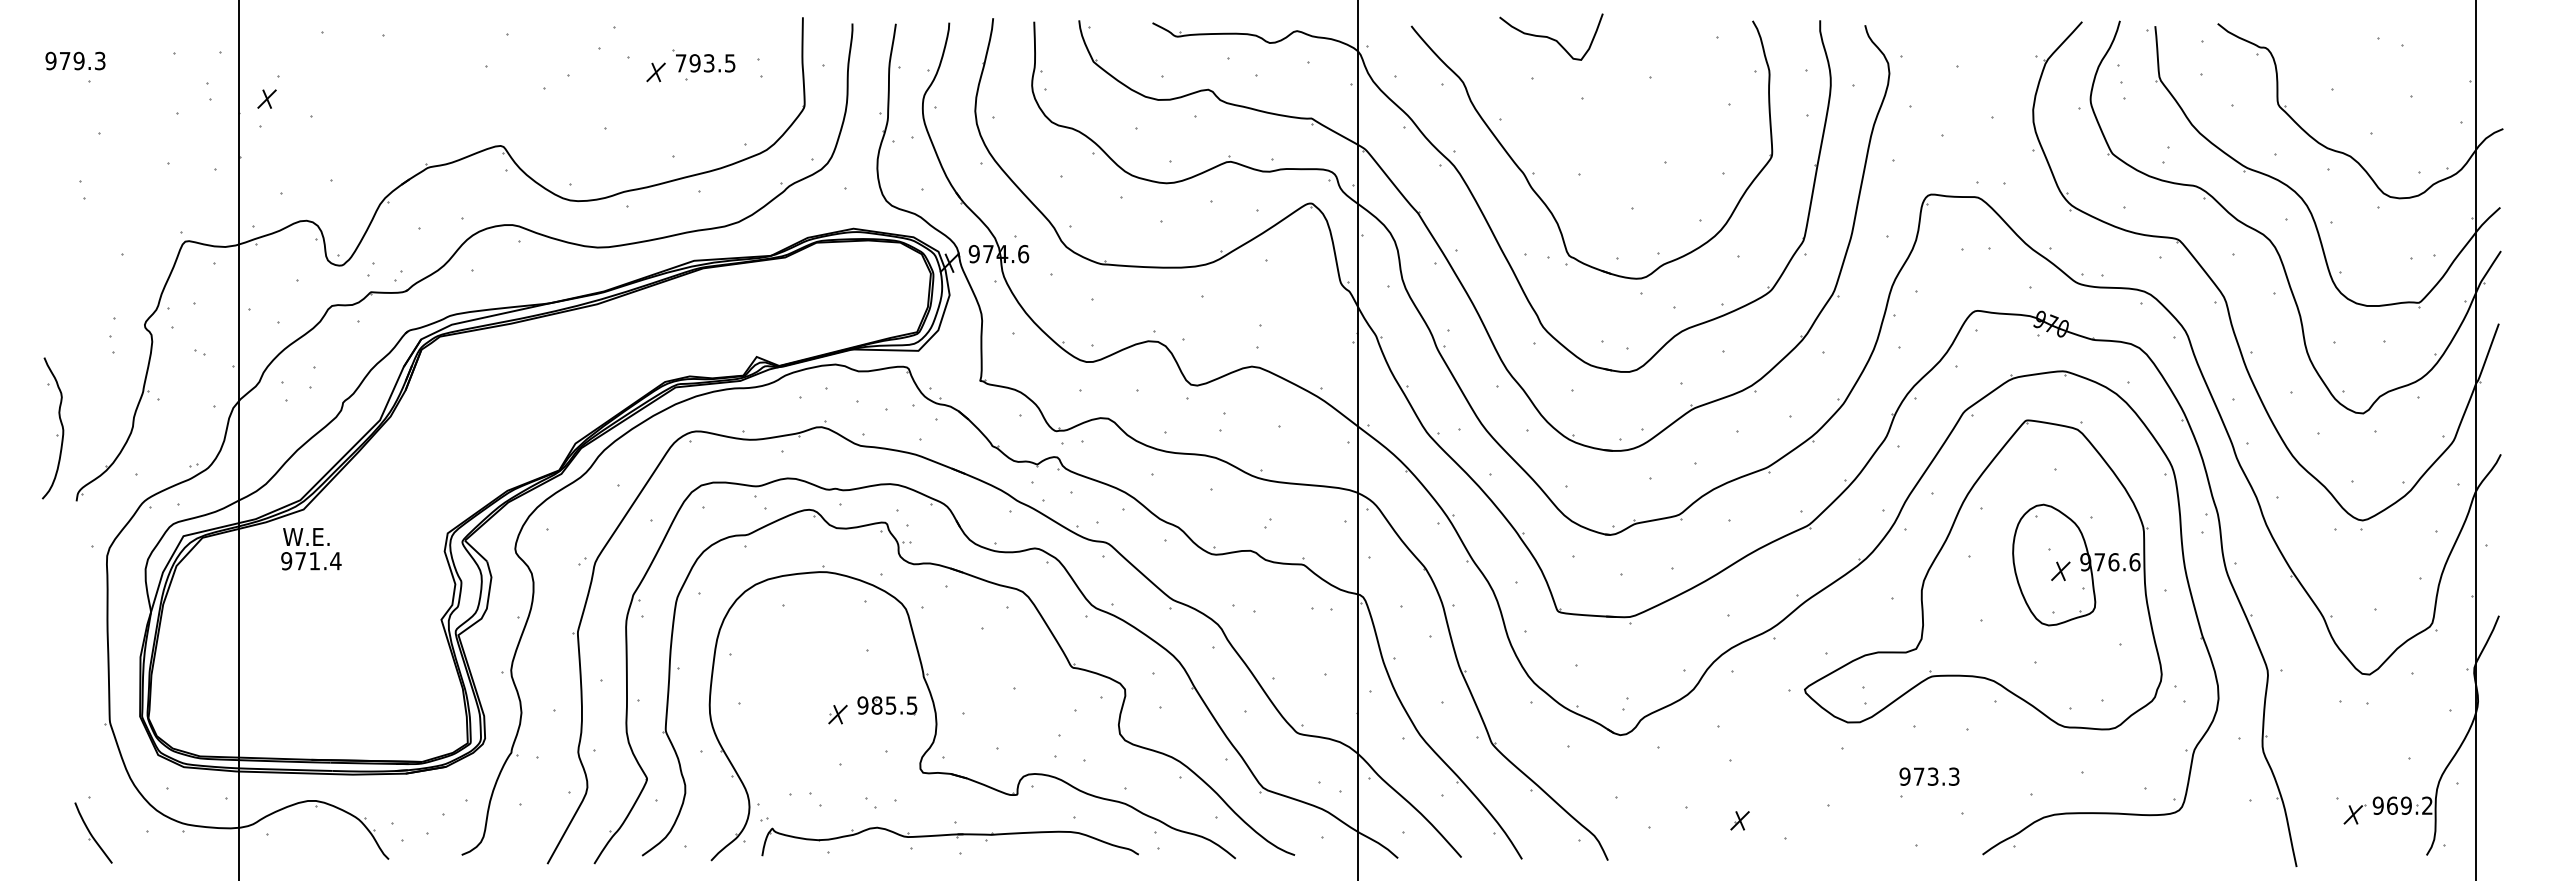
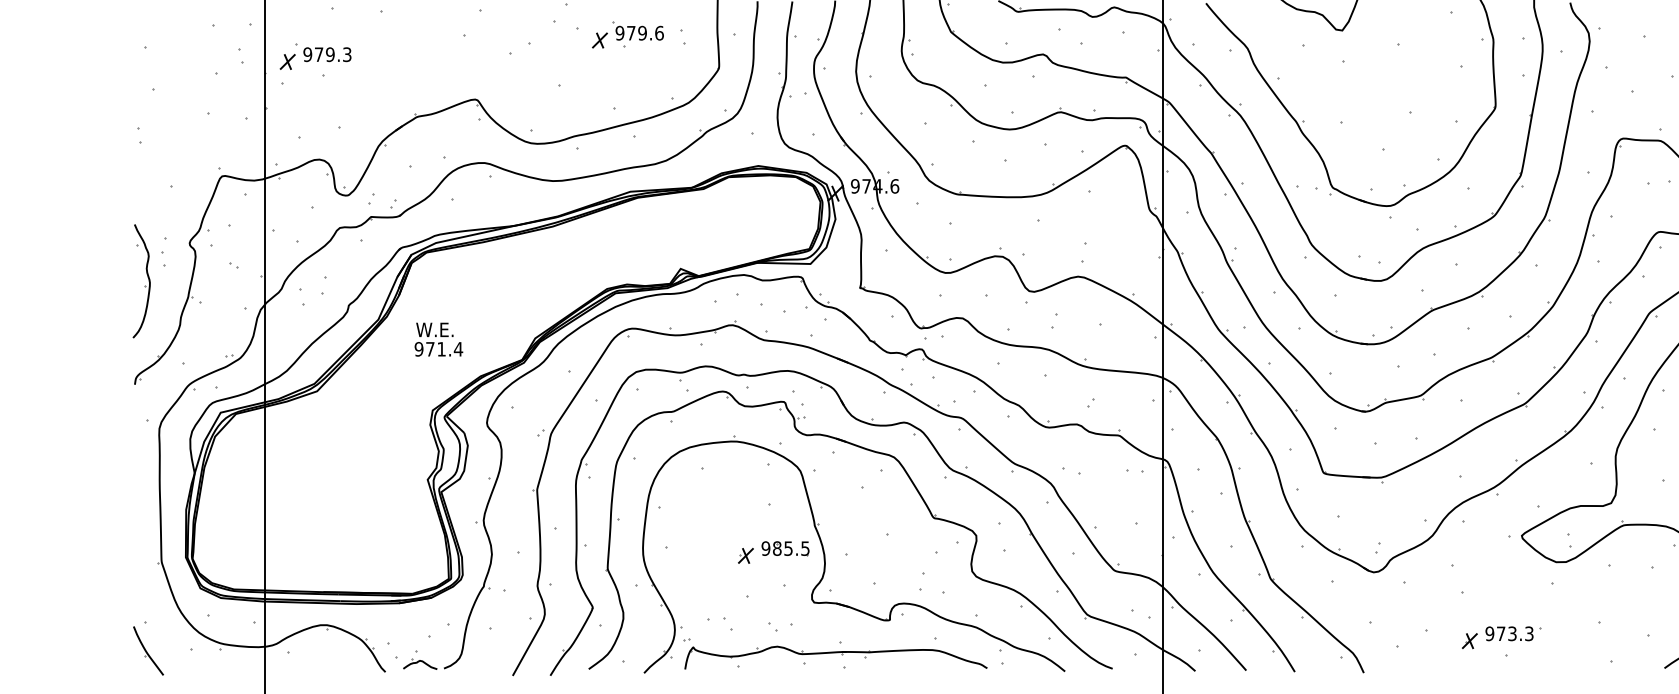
text: (75, 60) -> (327, 54), moved
text: (705, 63) -> (639, 33), 793.5 -> 979.6
part: (57, 434) -> (145, 286), moved
text: (311, 549) -> (438, 339), moved
text: (1929, 776) -> (1509, 633), moved
part: (431, 849) -> (419, 664), added

